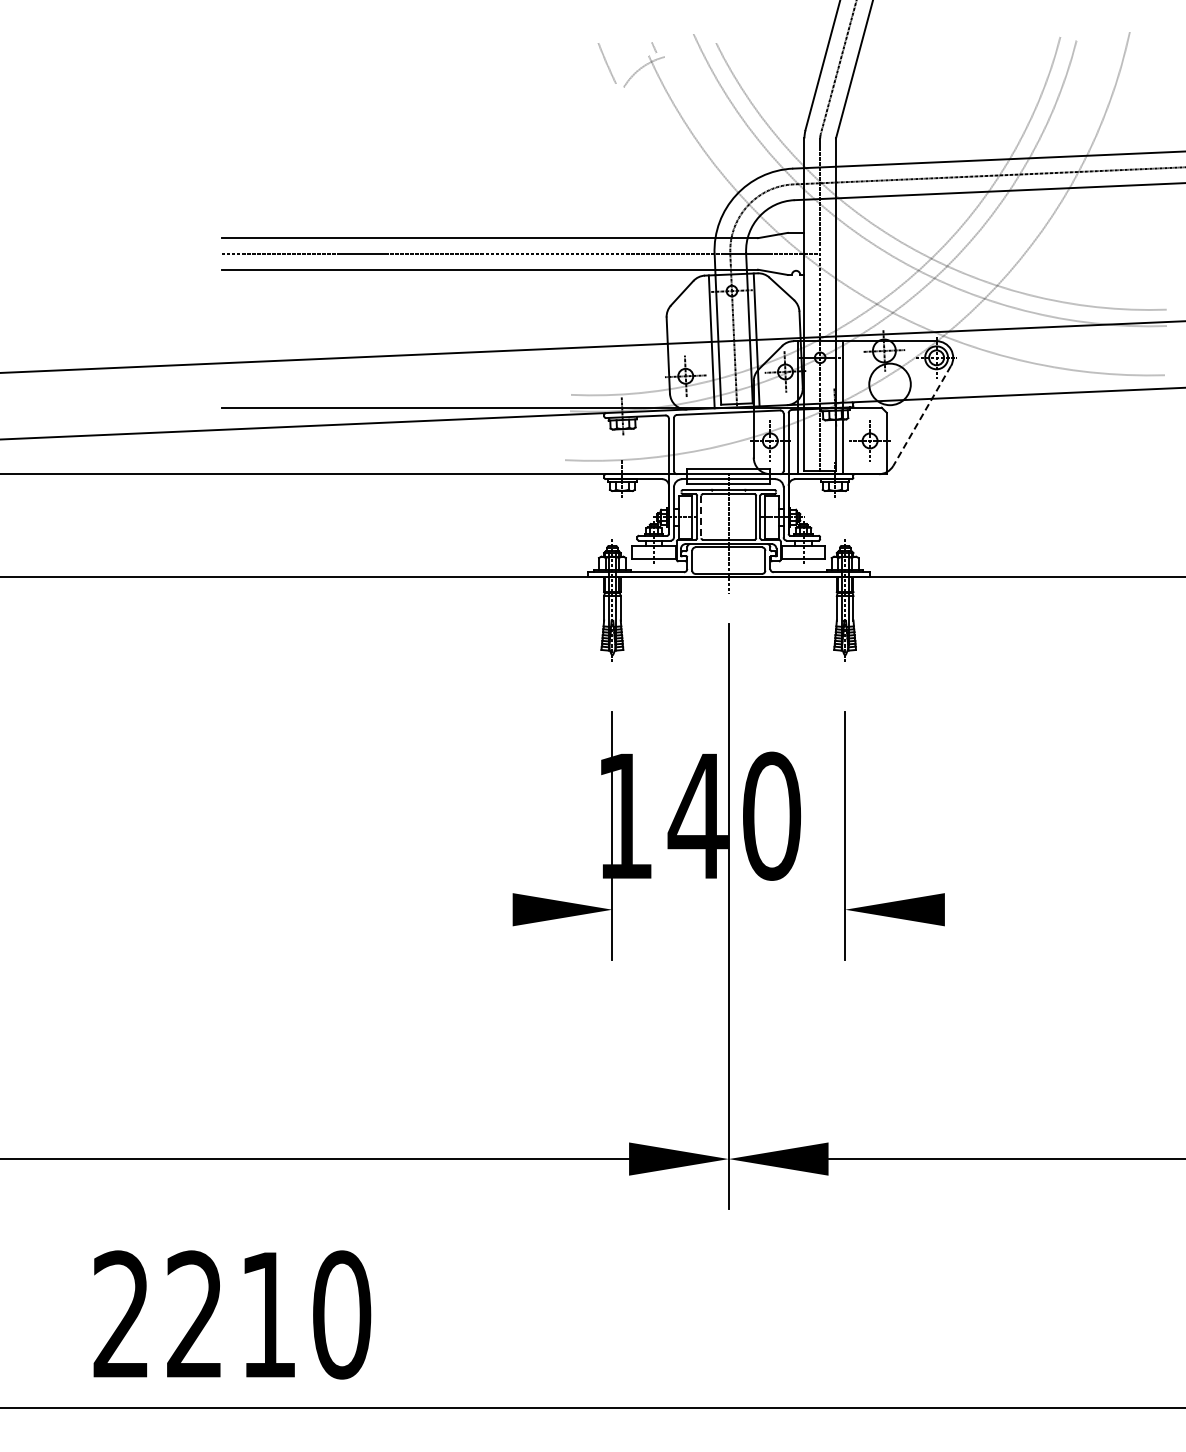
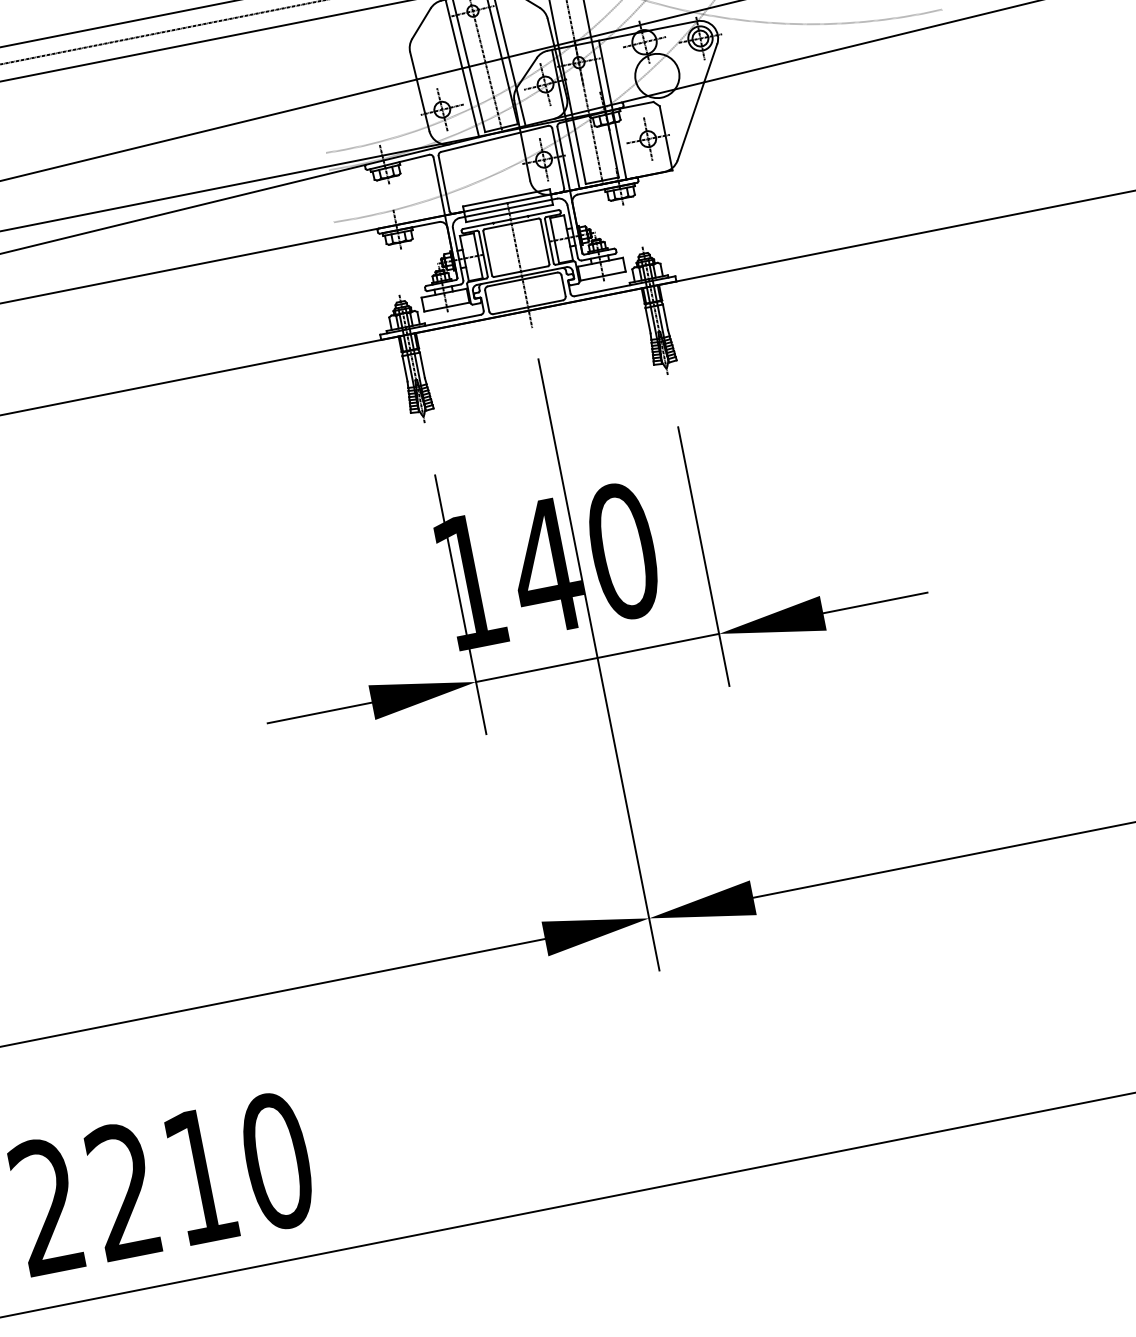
line: (922, 416) -> (697, 102), dashed -> solid
line: (701, 517) -> (487, 253), dashed -> solid
line: (462, 909) -> (319, 712), added
line: (728, 909) -> (597, 657), added
line: (994, 909) -> (875, 602), added

